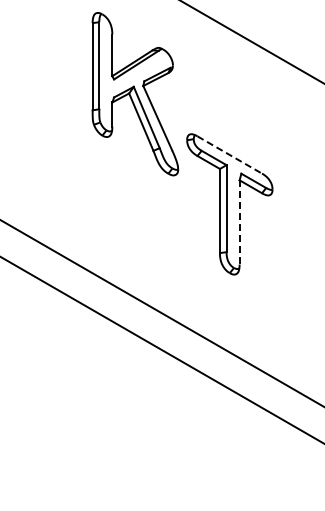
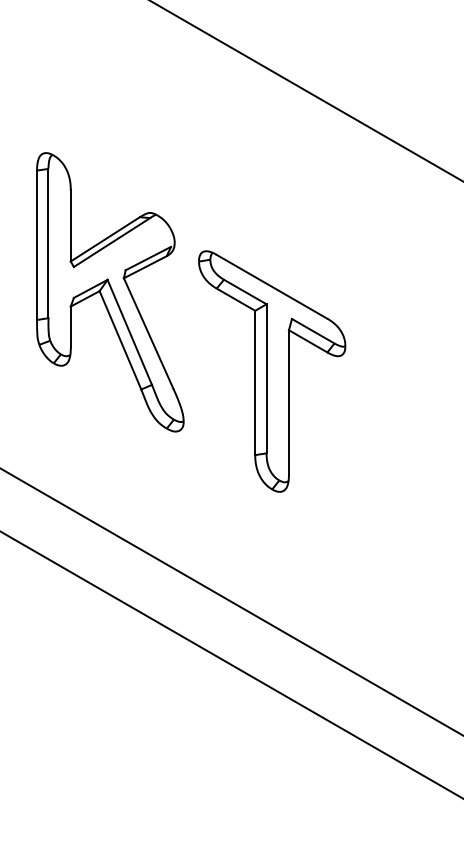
part: (135, 94) -> (110, 292), moved
line: (230, 155) -> (273, 287), dashed -> solid
line: (239, 222) -> (288, 402), dashed -> solid

